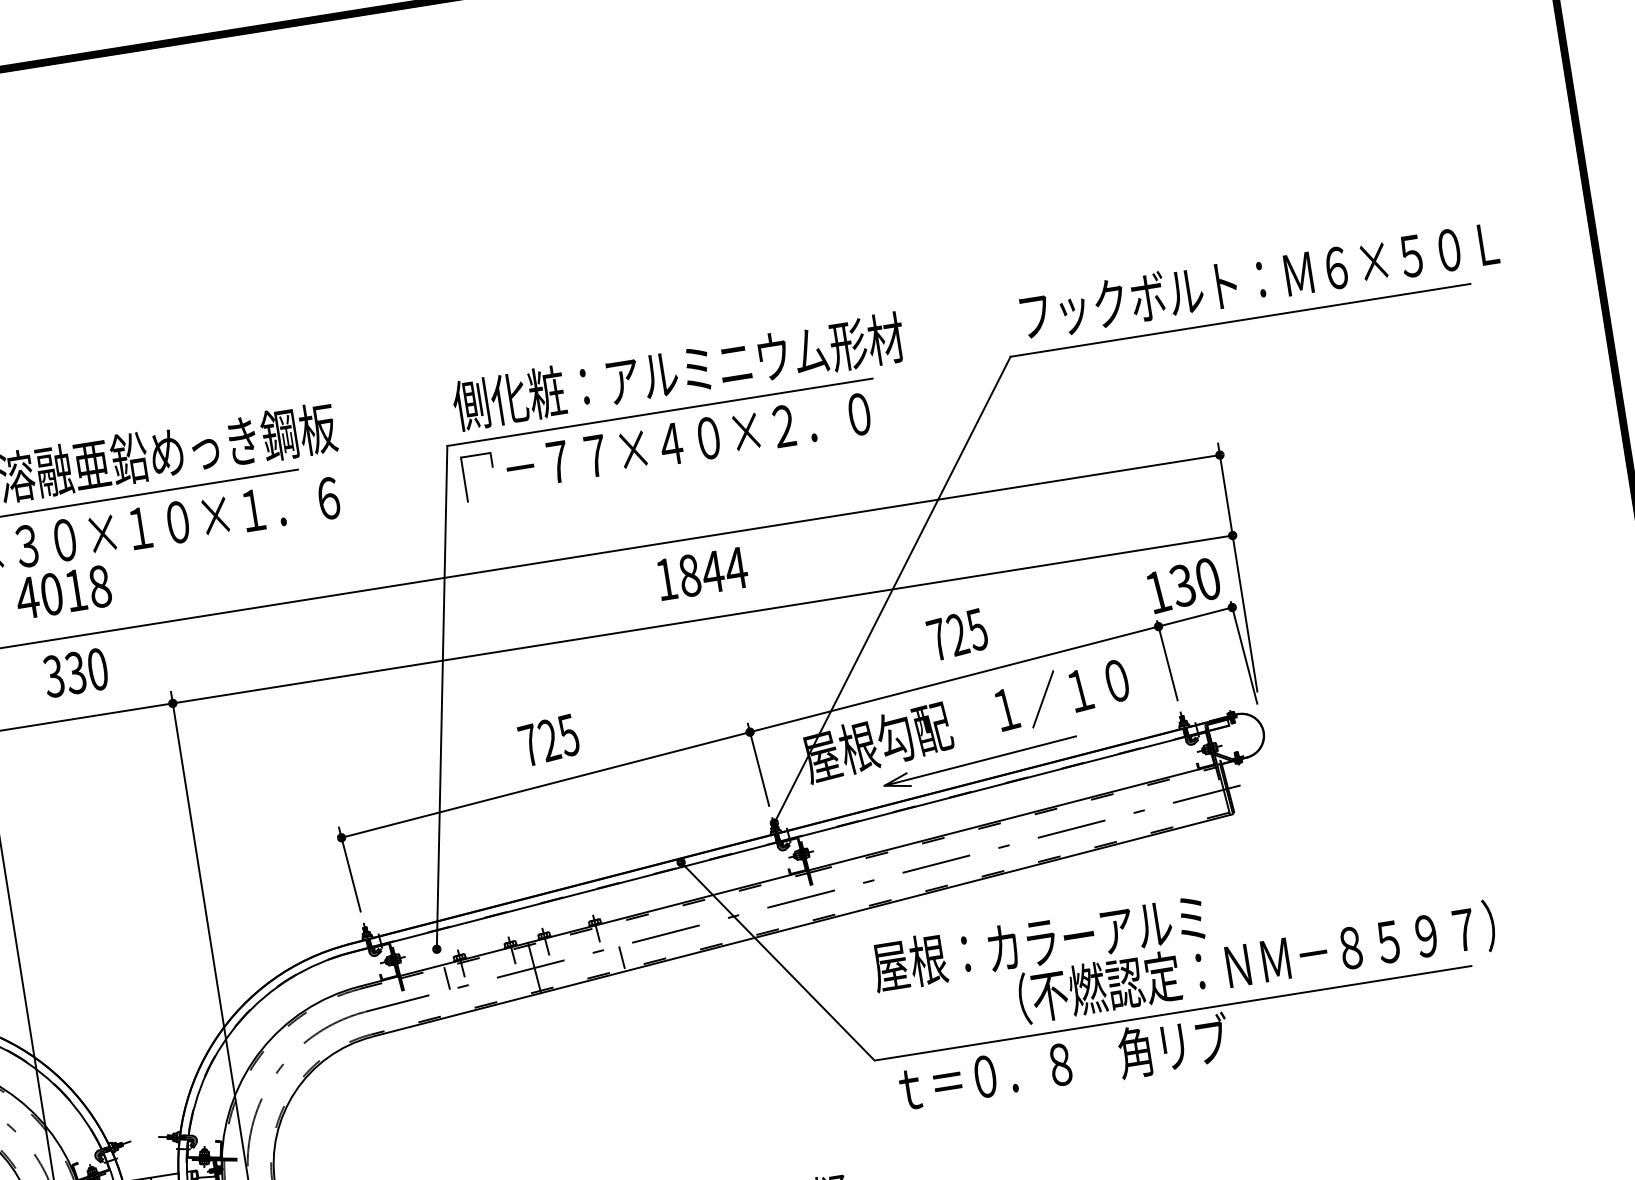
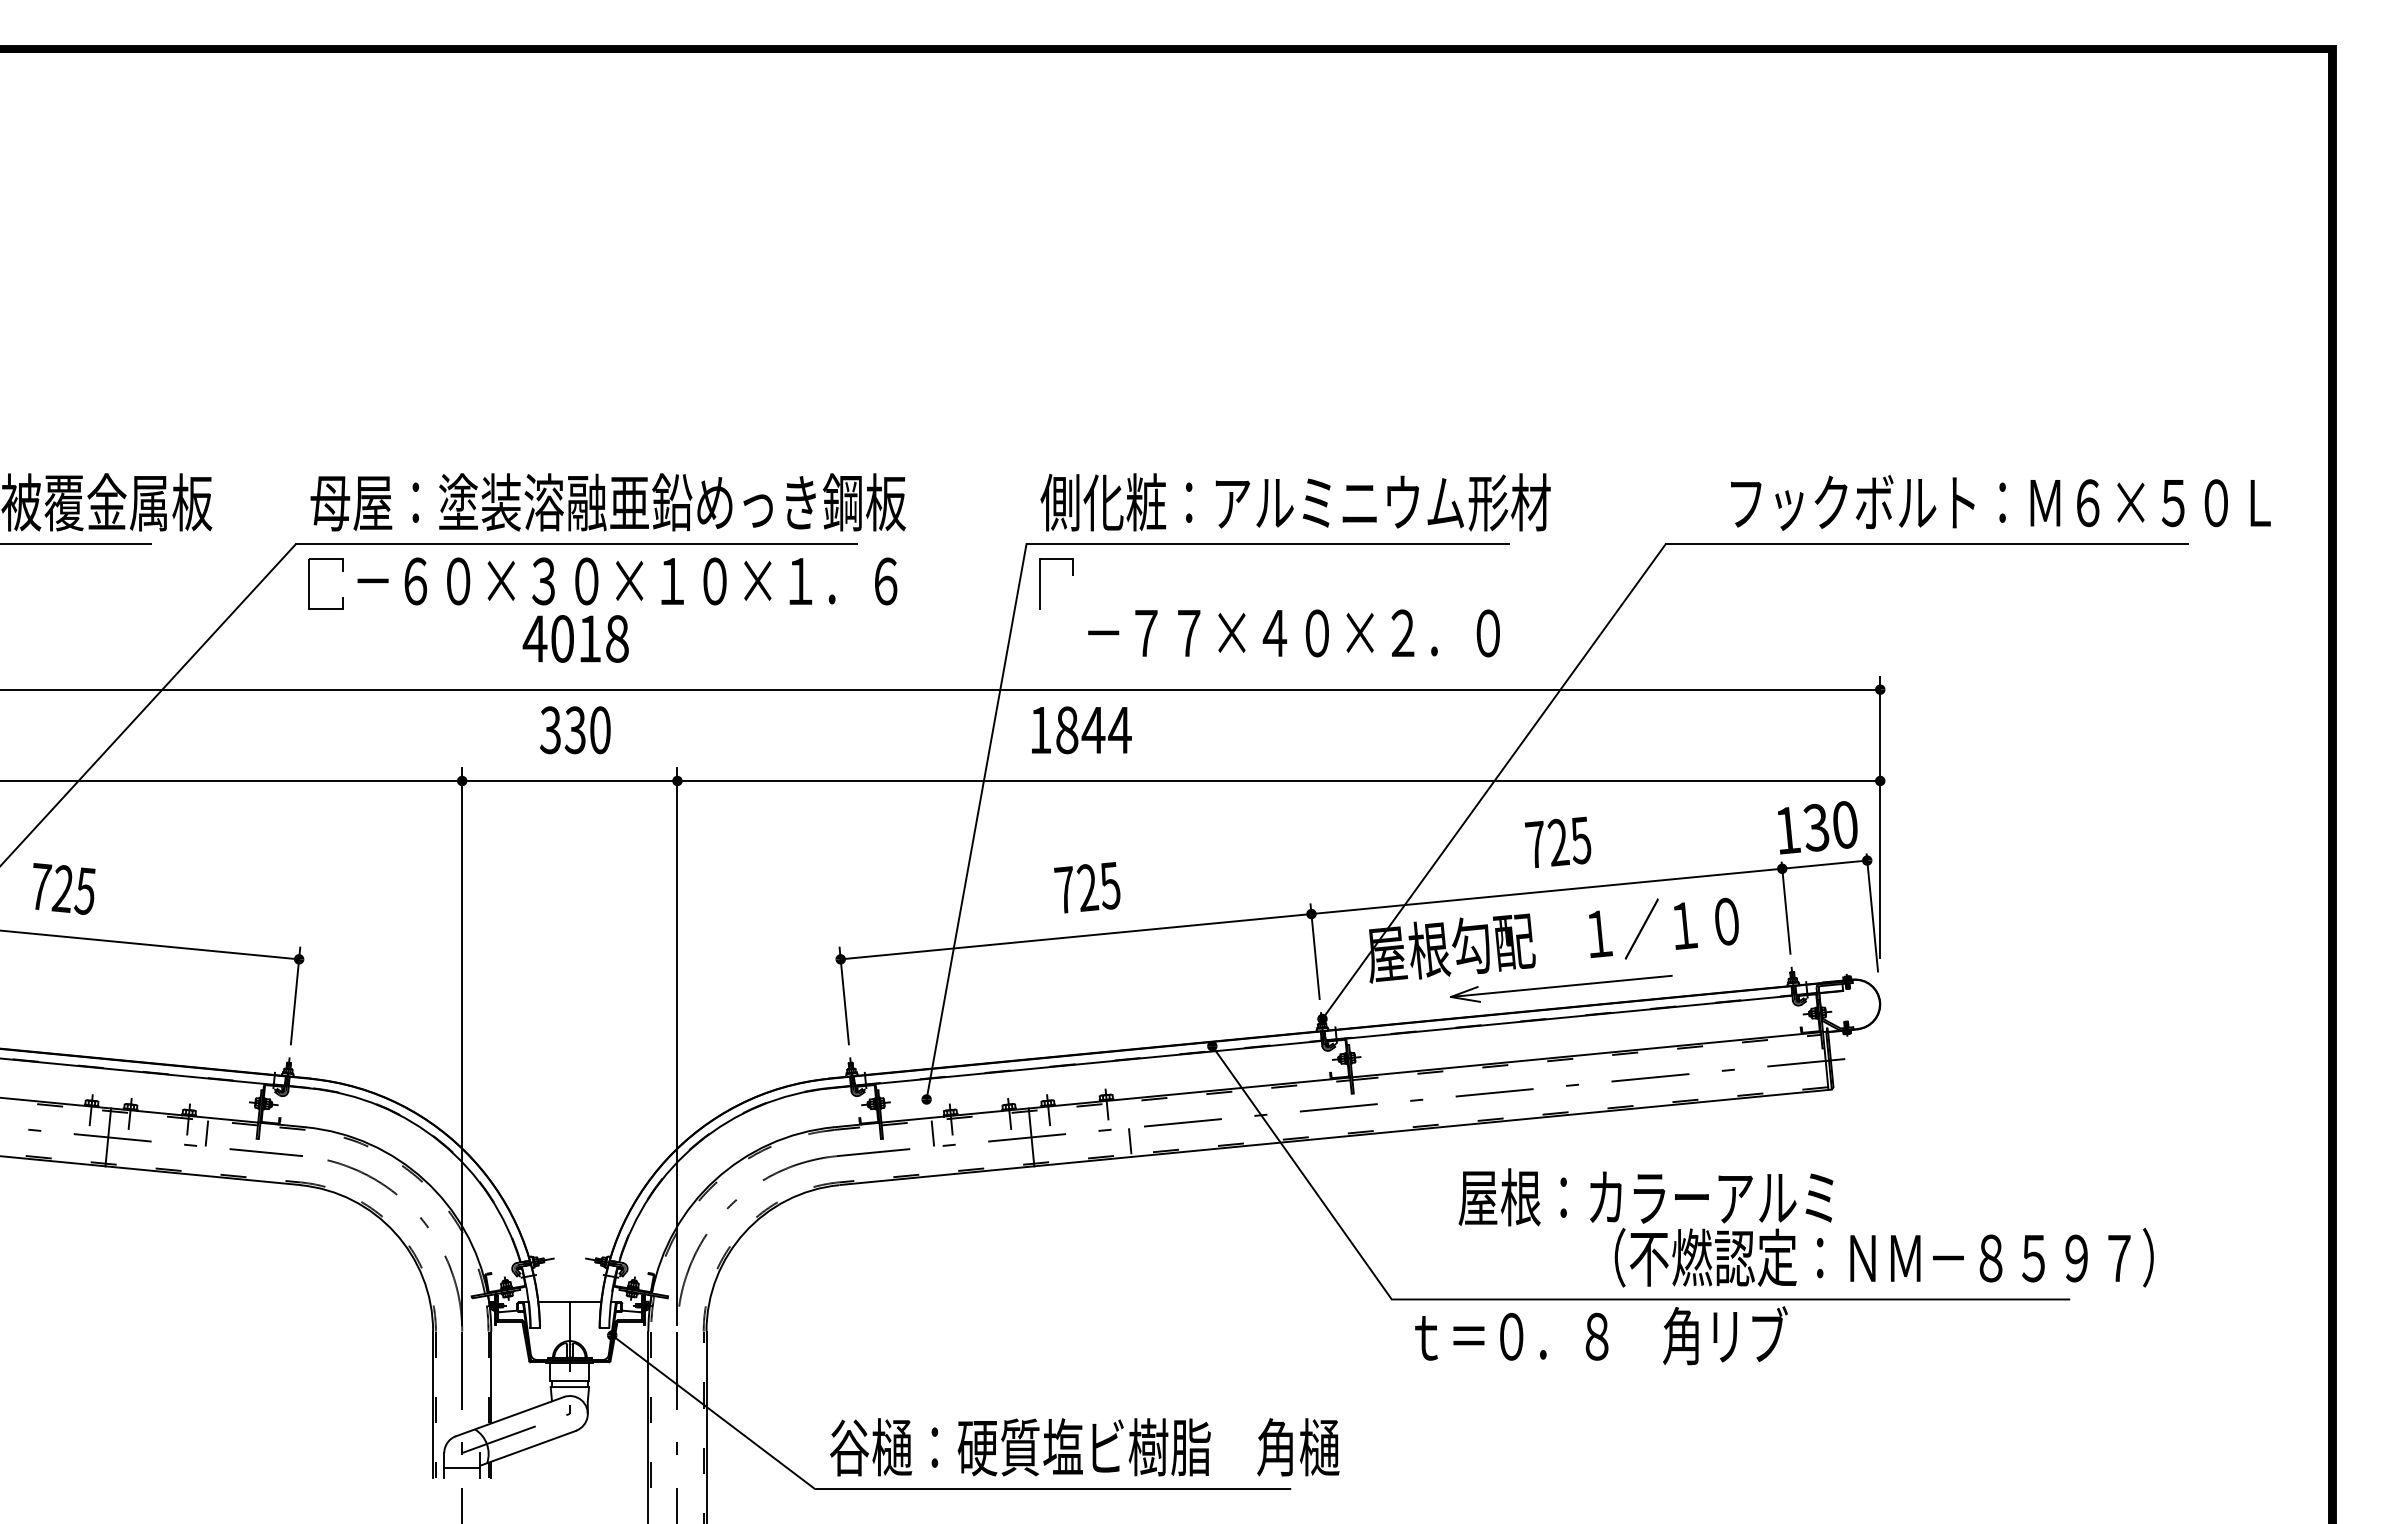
text: (1259, 279) -> (2000, 502), moved
text: (687, 441) -> (1293, 633), moved
text: (702, 573) -> (1081, 730), moved
text: (1183, 946) -> (1805, 1227), moved

